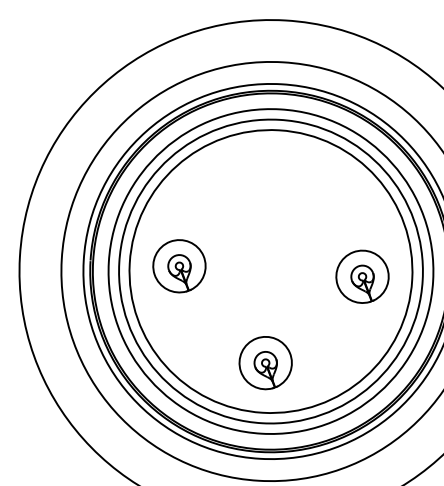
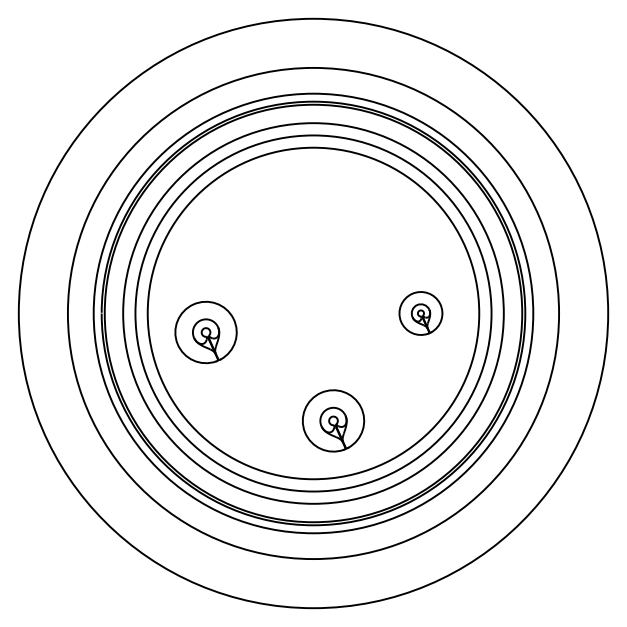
part: (178, 266) -> (205, 332), moved
part: (362, 276) -> (420, 313), size x0.7
part: (265, 362) -> (333, 420), moved

